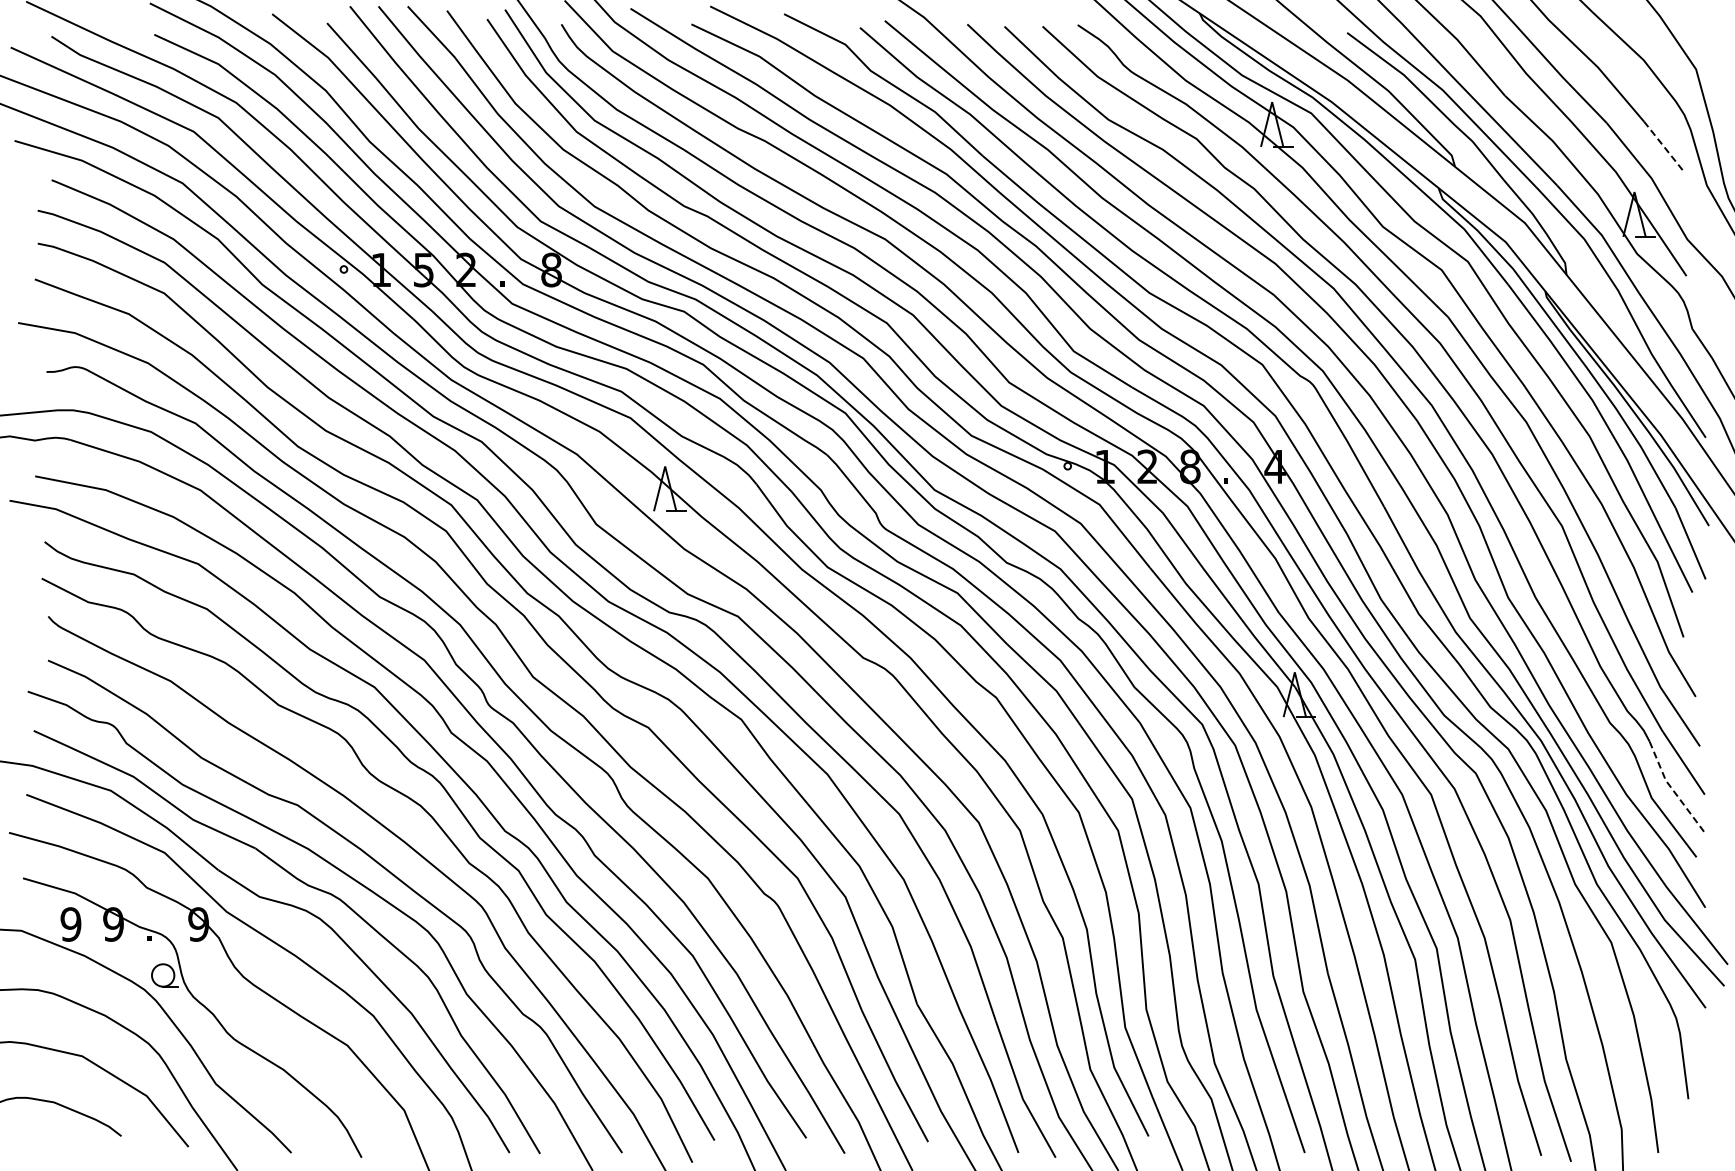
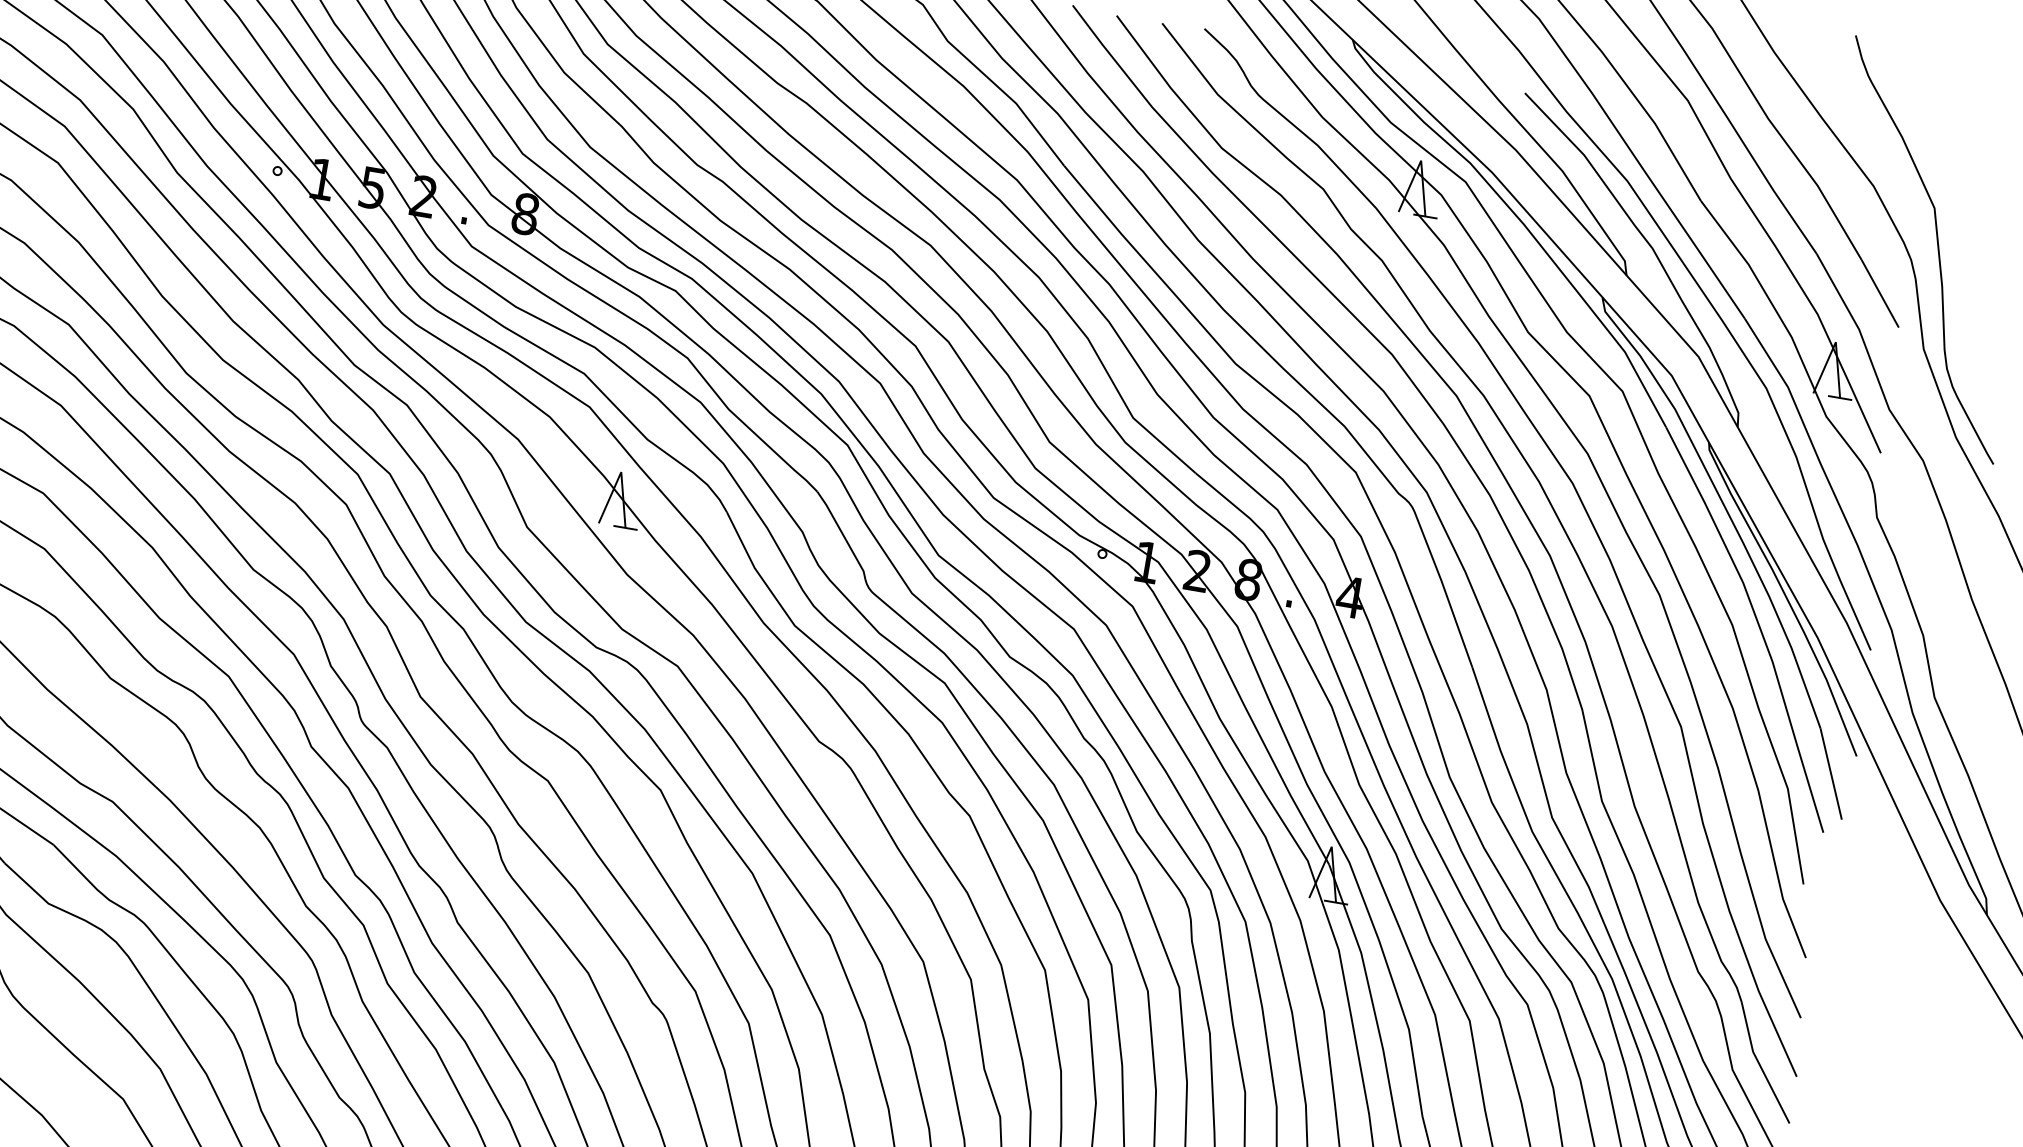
line: (1663, 146) -> (1879, 293), dashed -> solid
line: (1672, 790) -> (1758, 1065), dashed -> solid

